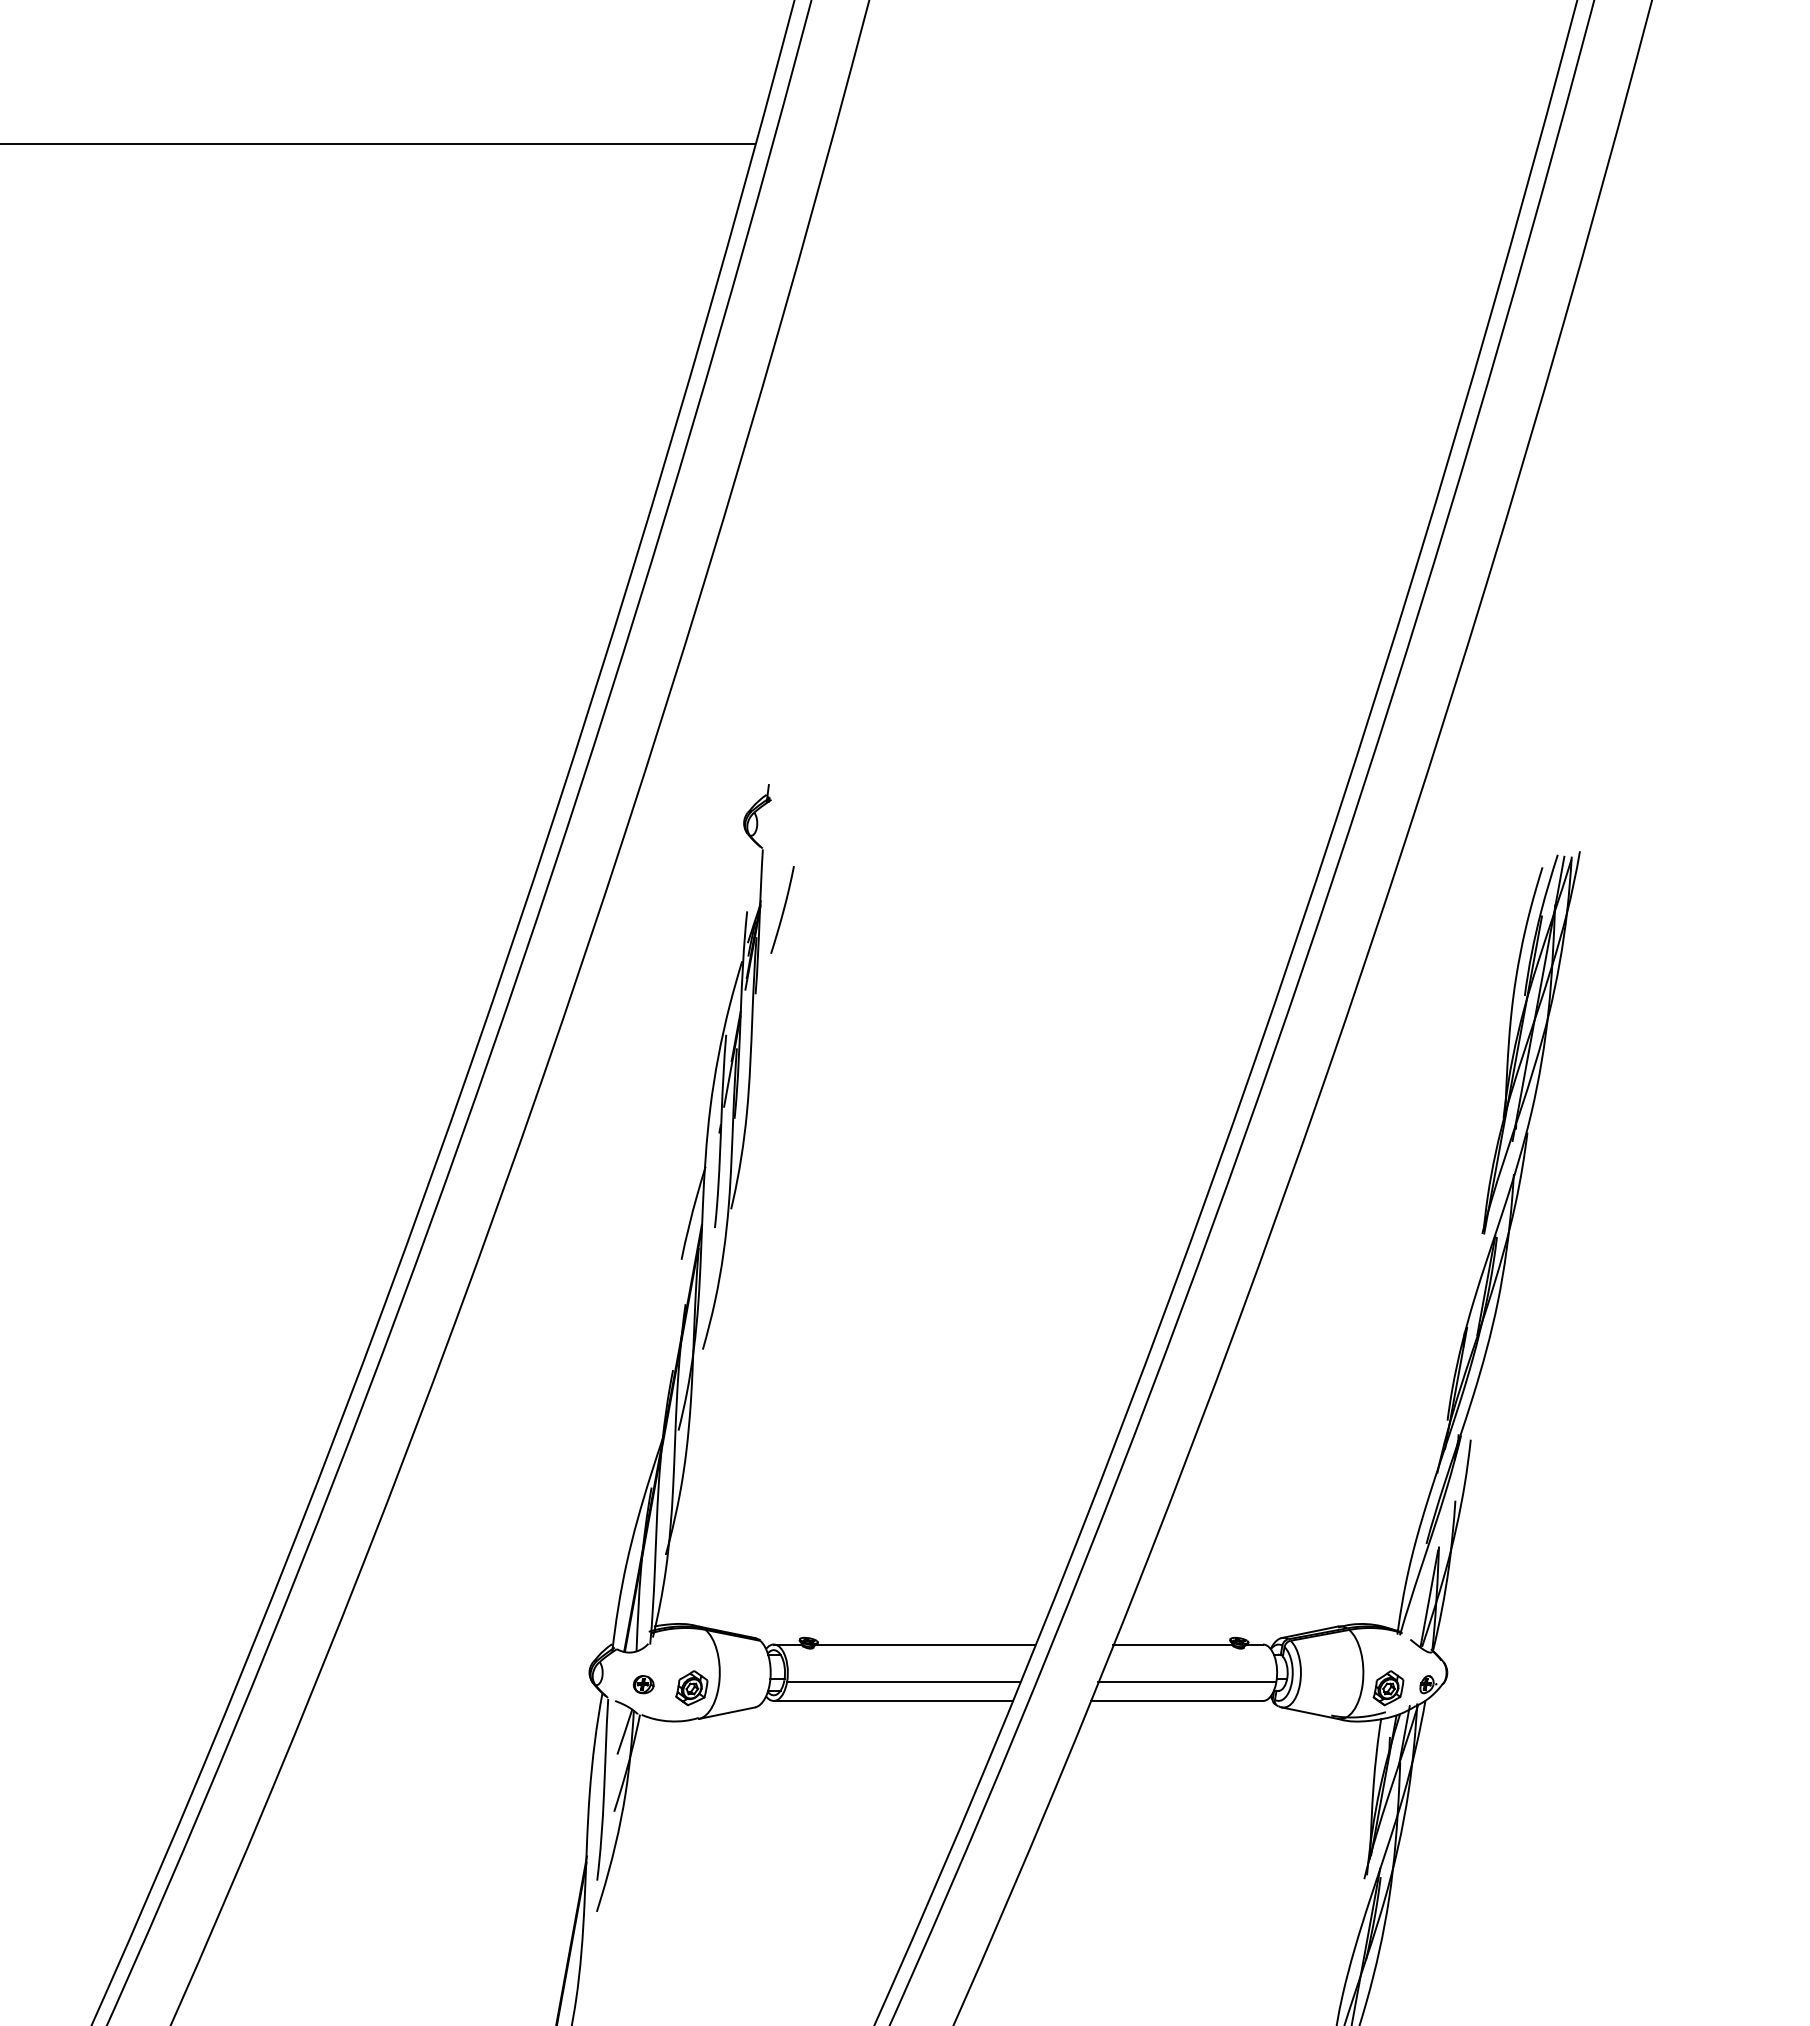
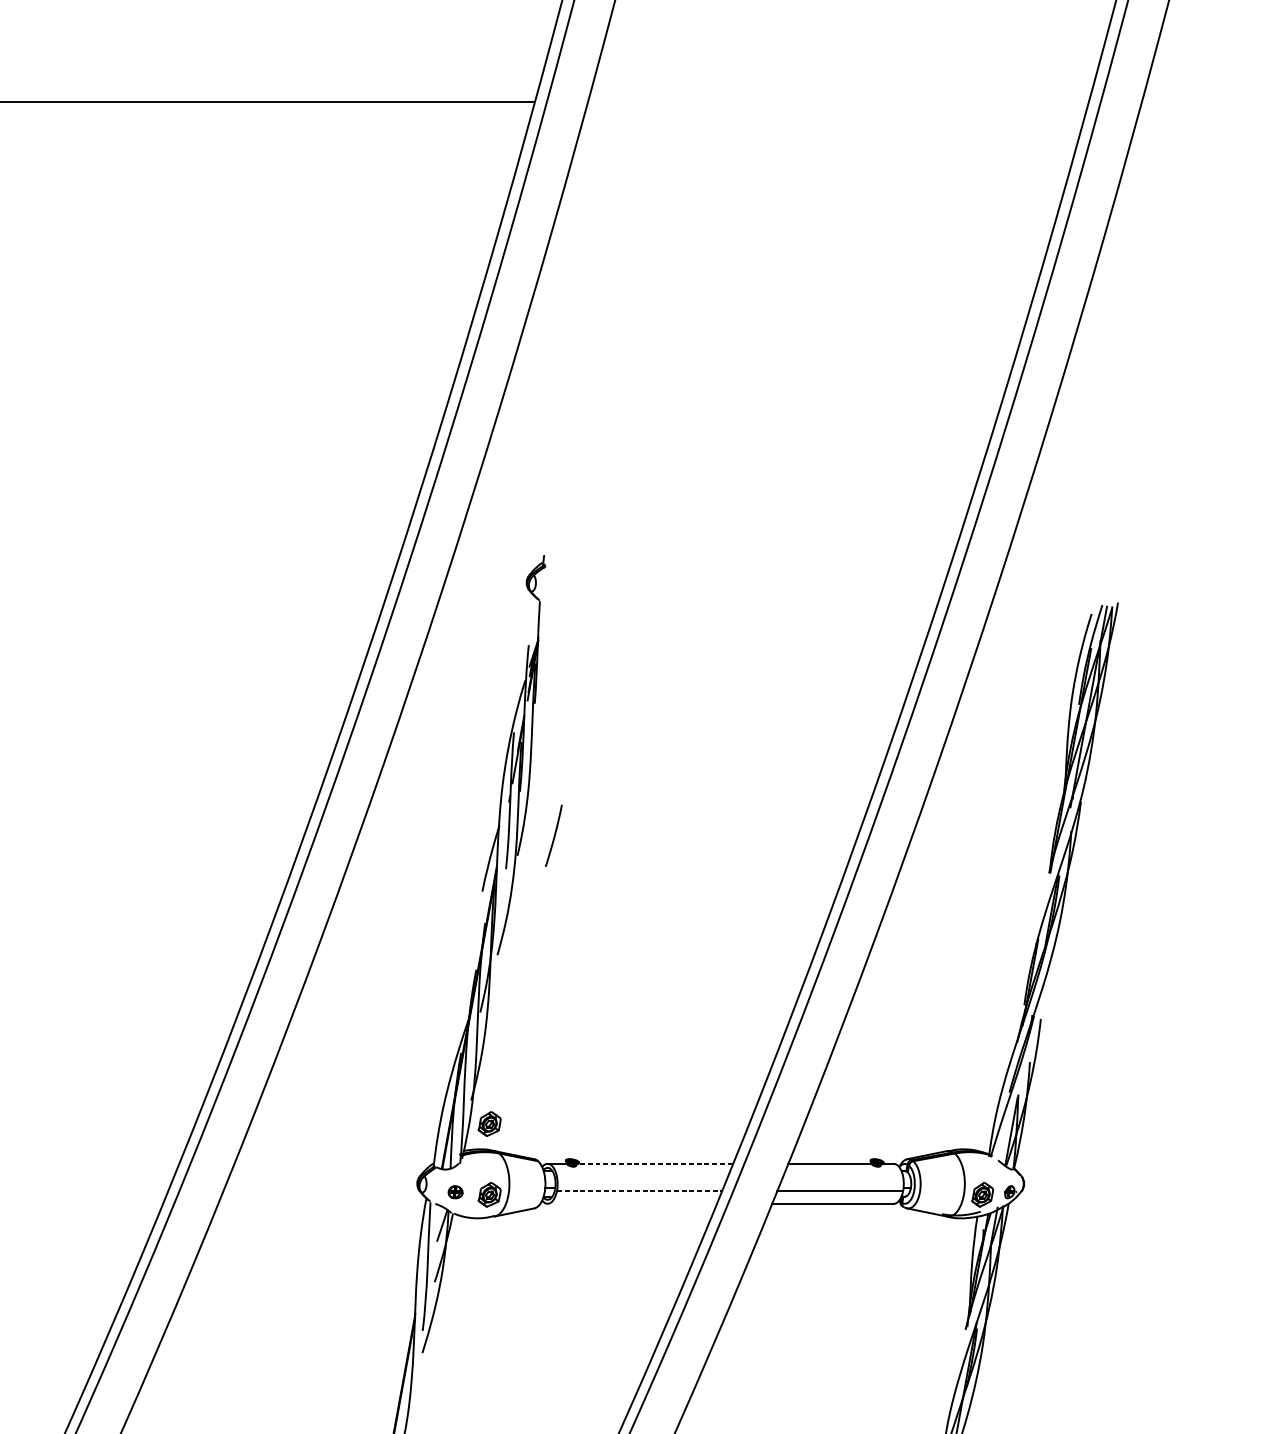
curve: (783, 909) -> (554, 835), moved
part: (691, 1588) -> (489, 1124), added
line: (925, 1644) -> (655, 1163), solid -> dashed
line: (903, 1682) -> (639, 1190), solid -> dashed
line: (892, 1700) -> (631, 1203), removed

